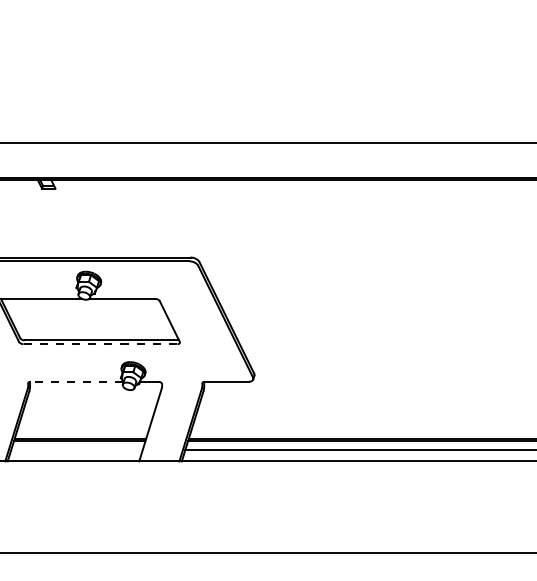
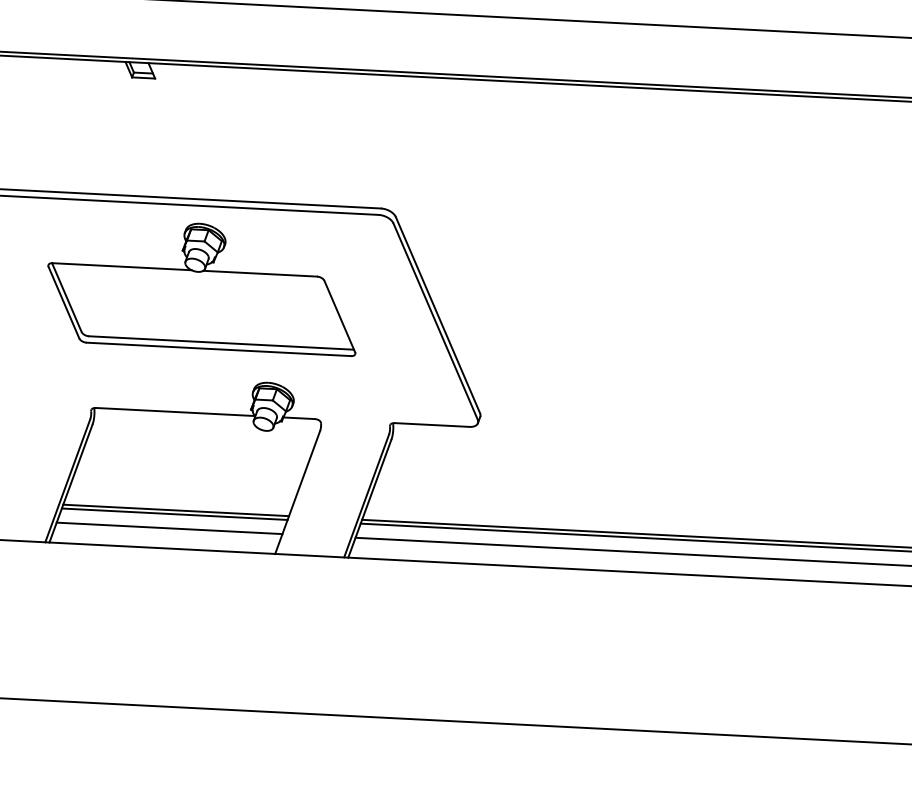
line: (101, 344) -> (220, 350), dashed -> solid
line: (76, 381) -> (174, 411), dashed -> solid
line: (76, 449) -> (168, 528), added

